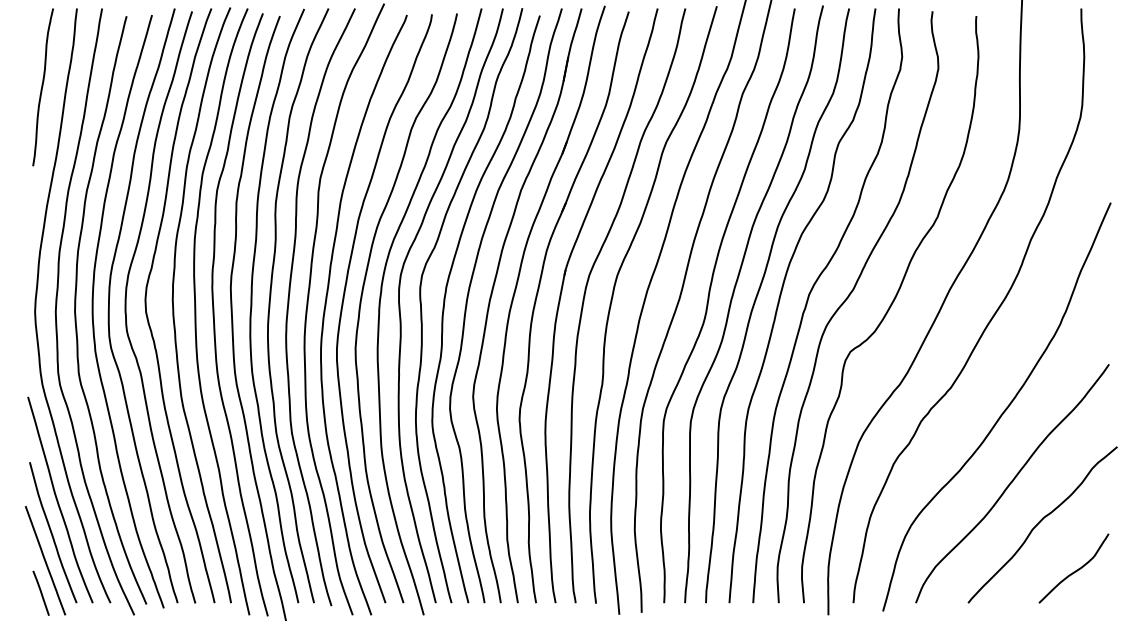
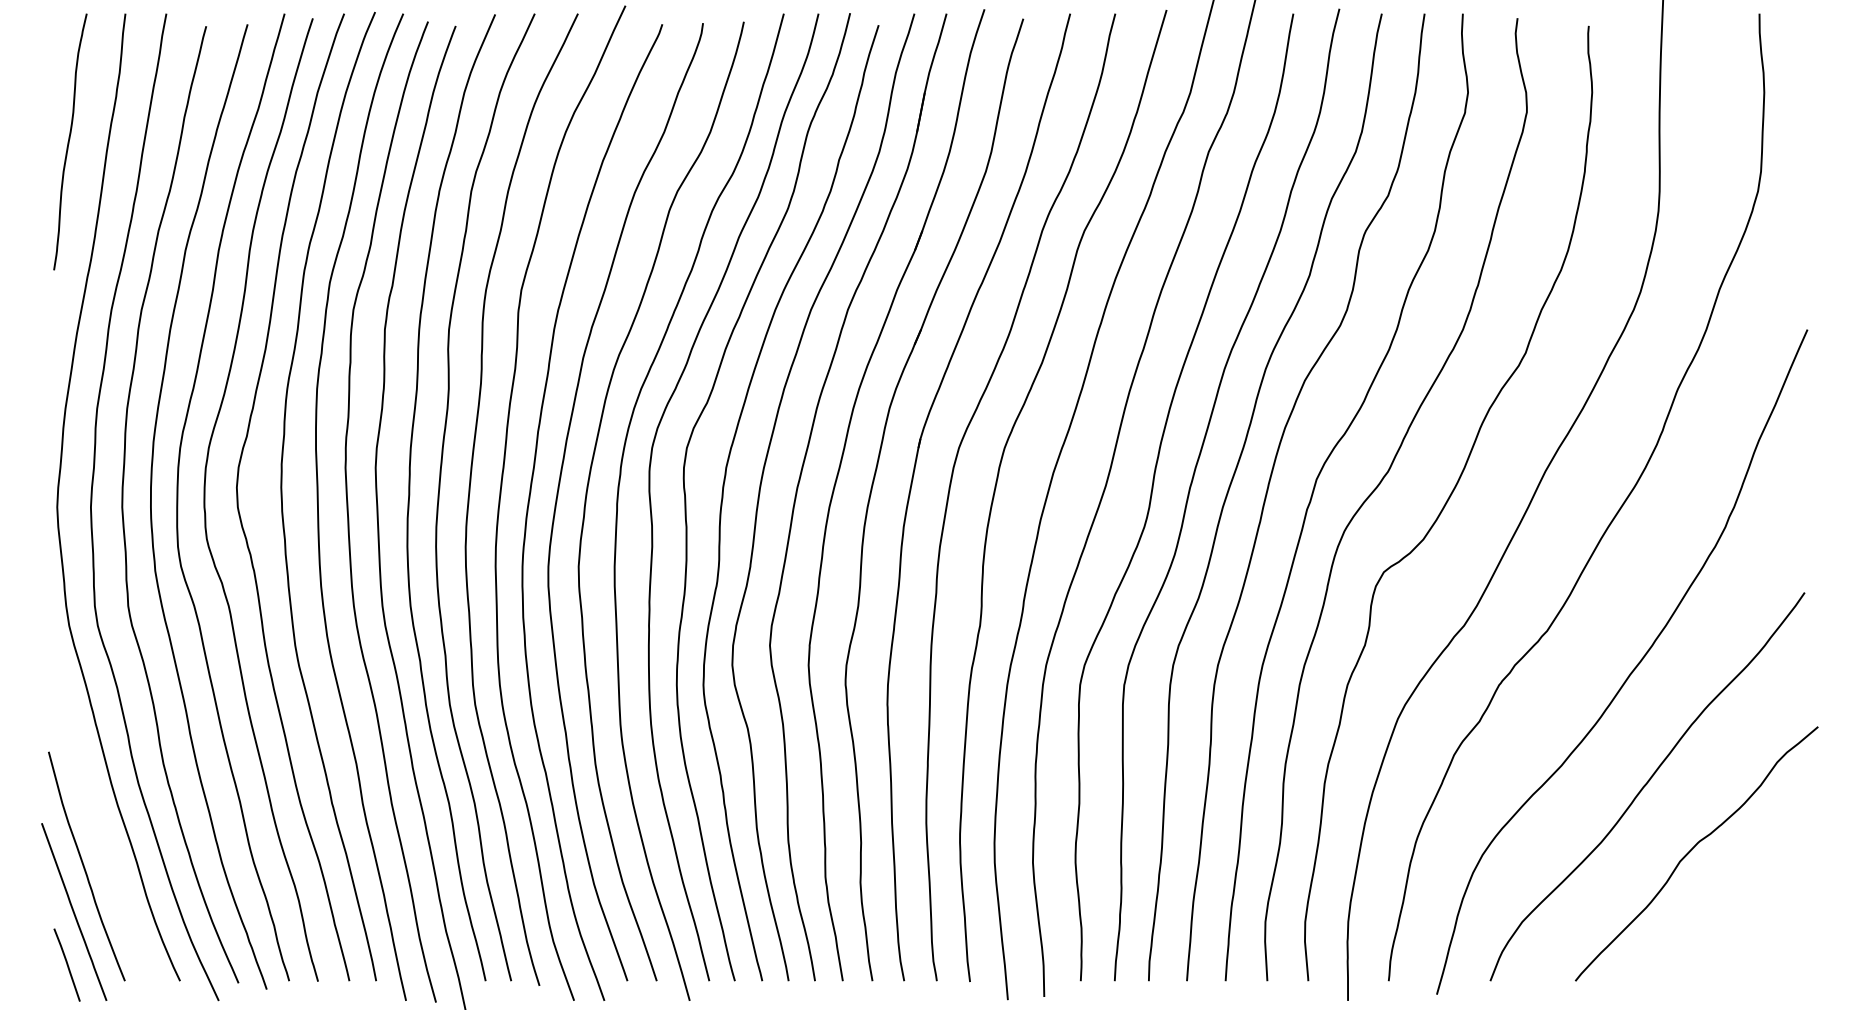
curve: (58, 500) -> (95, 814), removed
curve: (1075, 570) -> (1750, 928), removed

